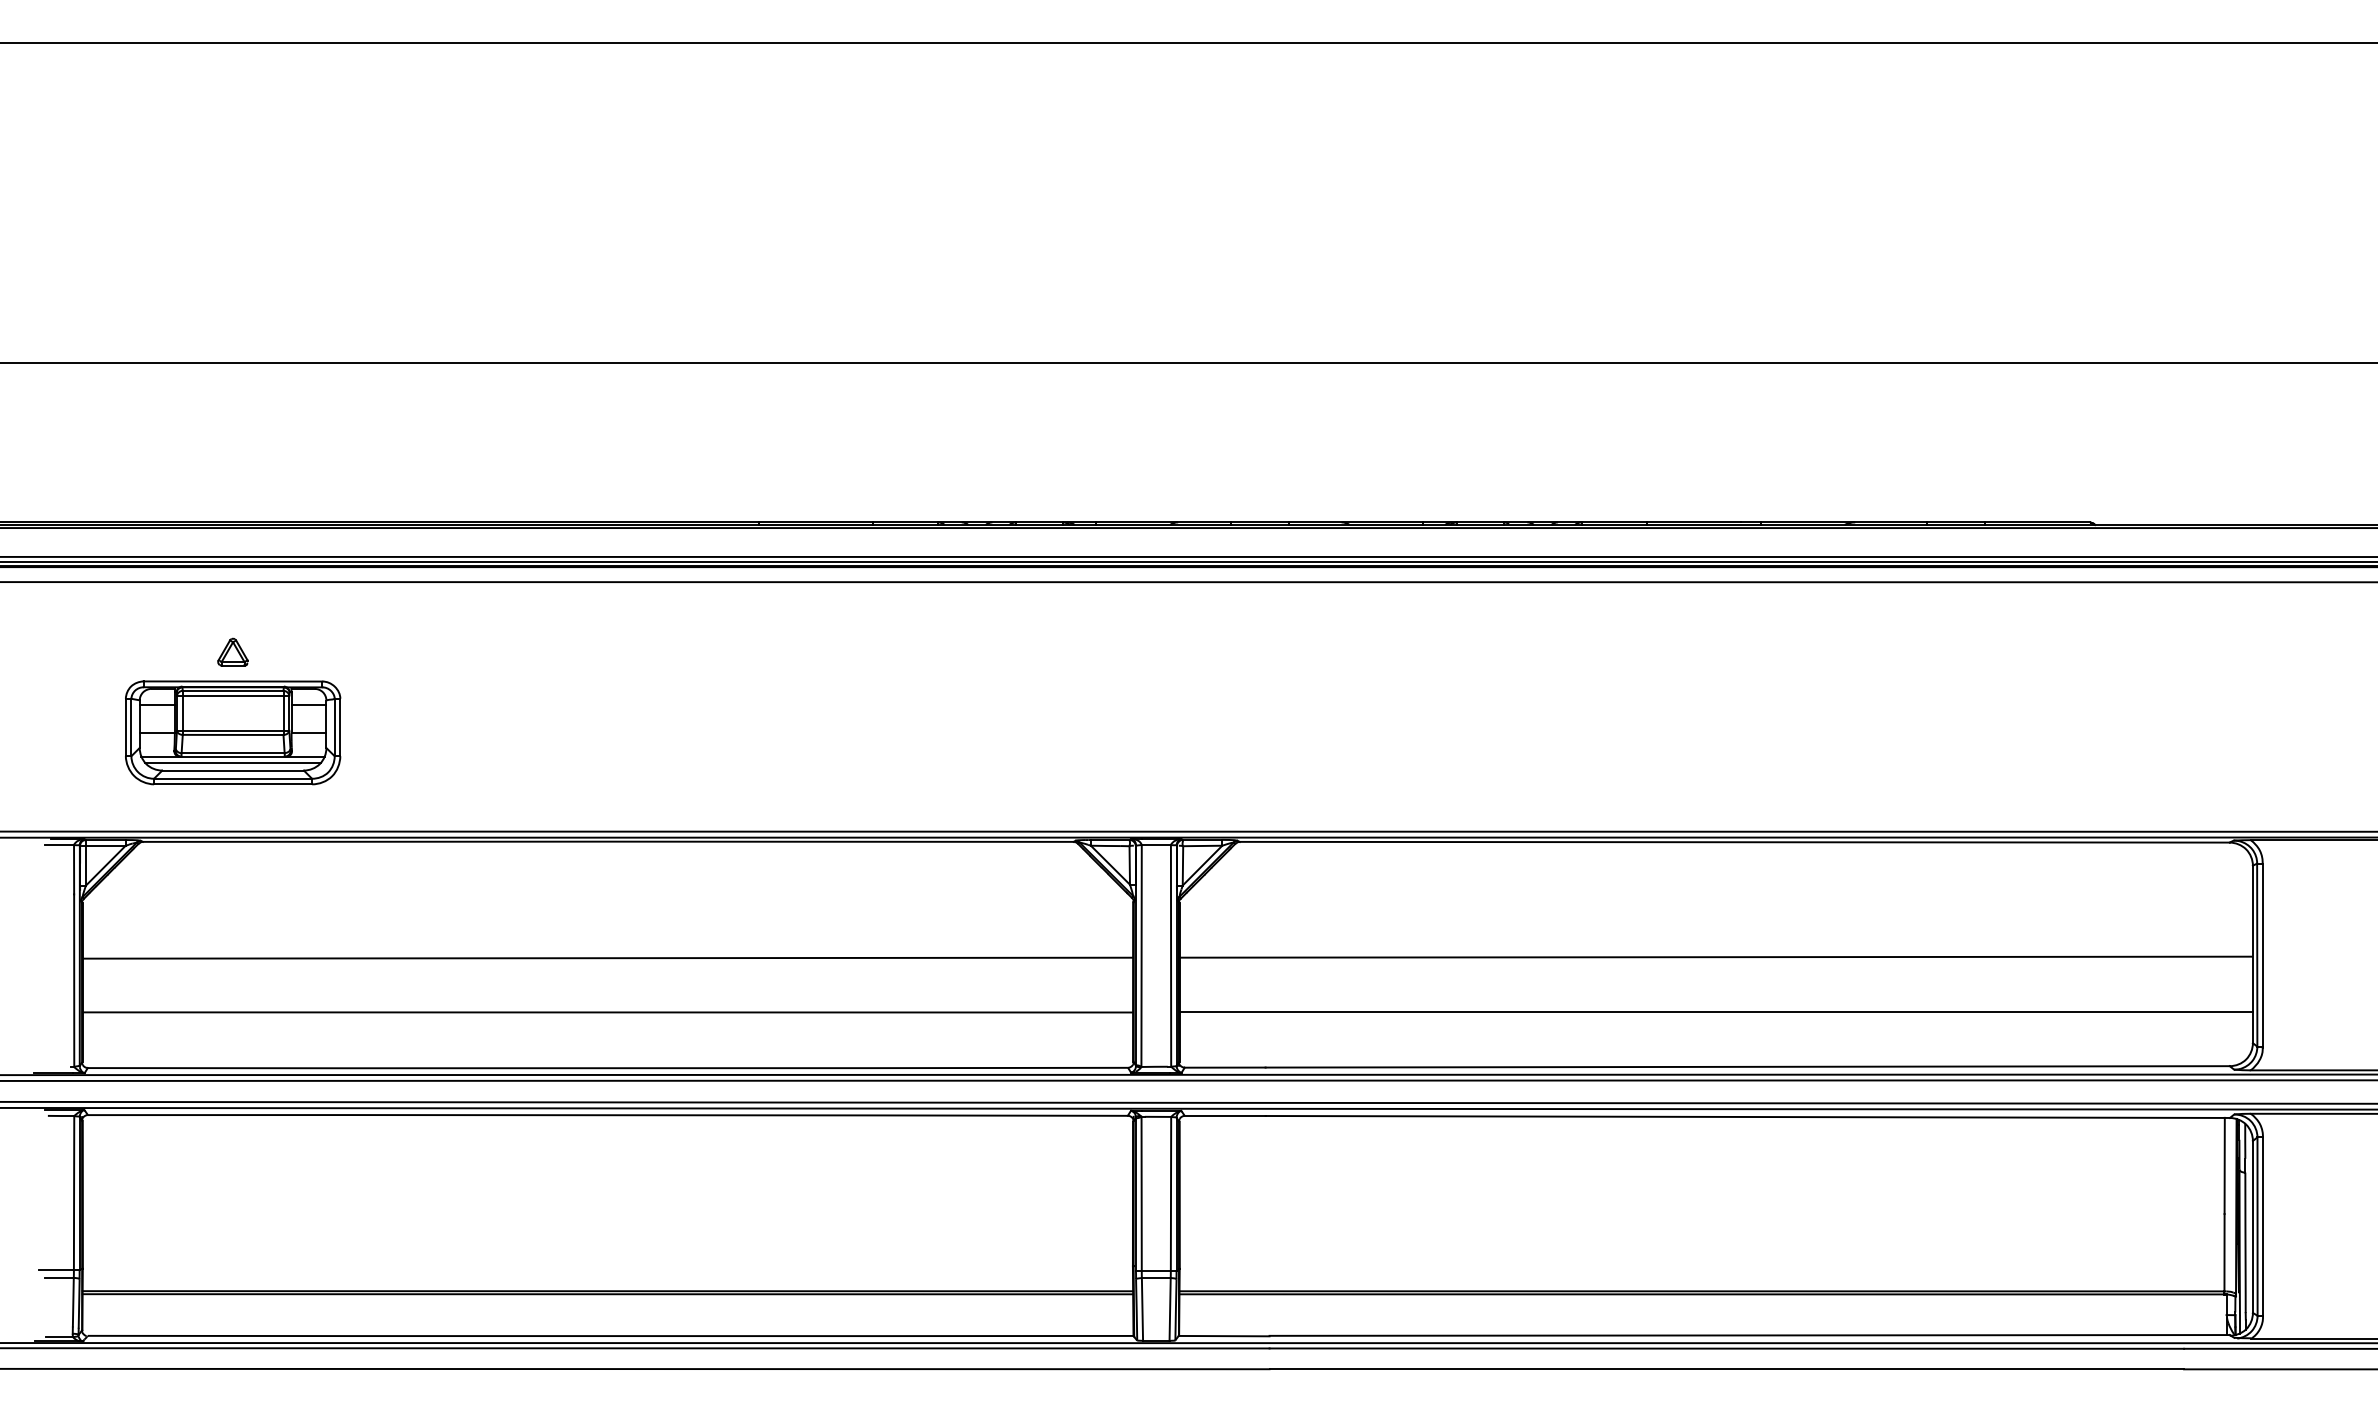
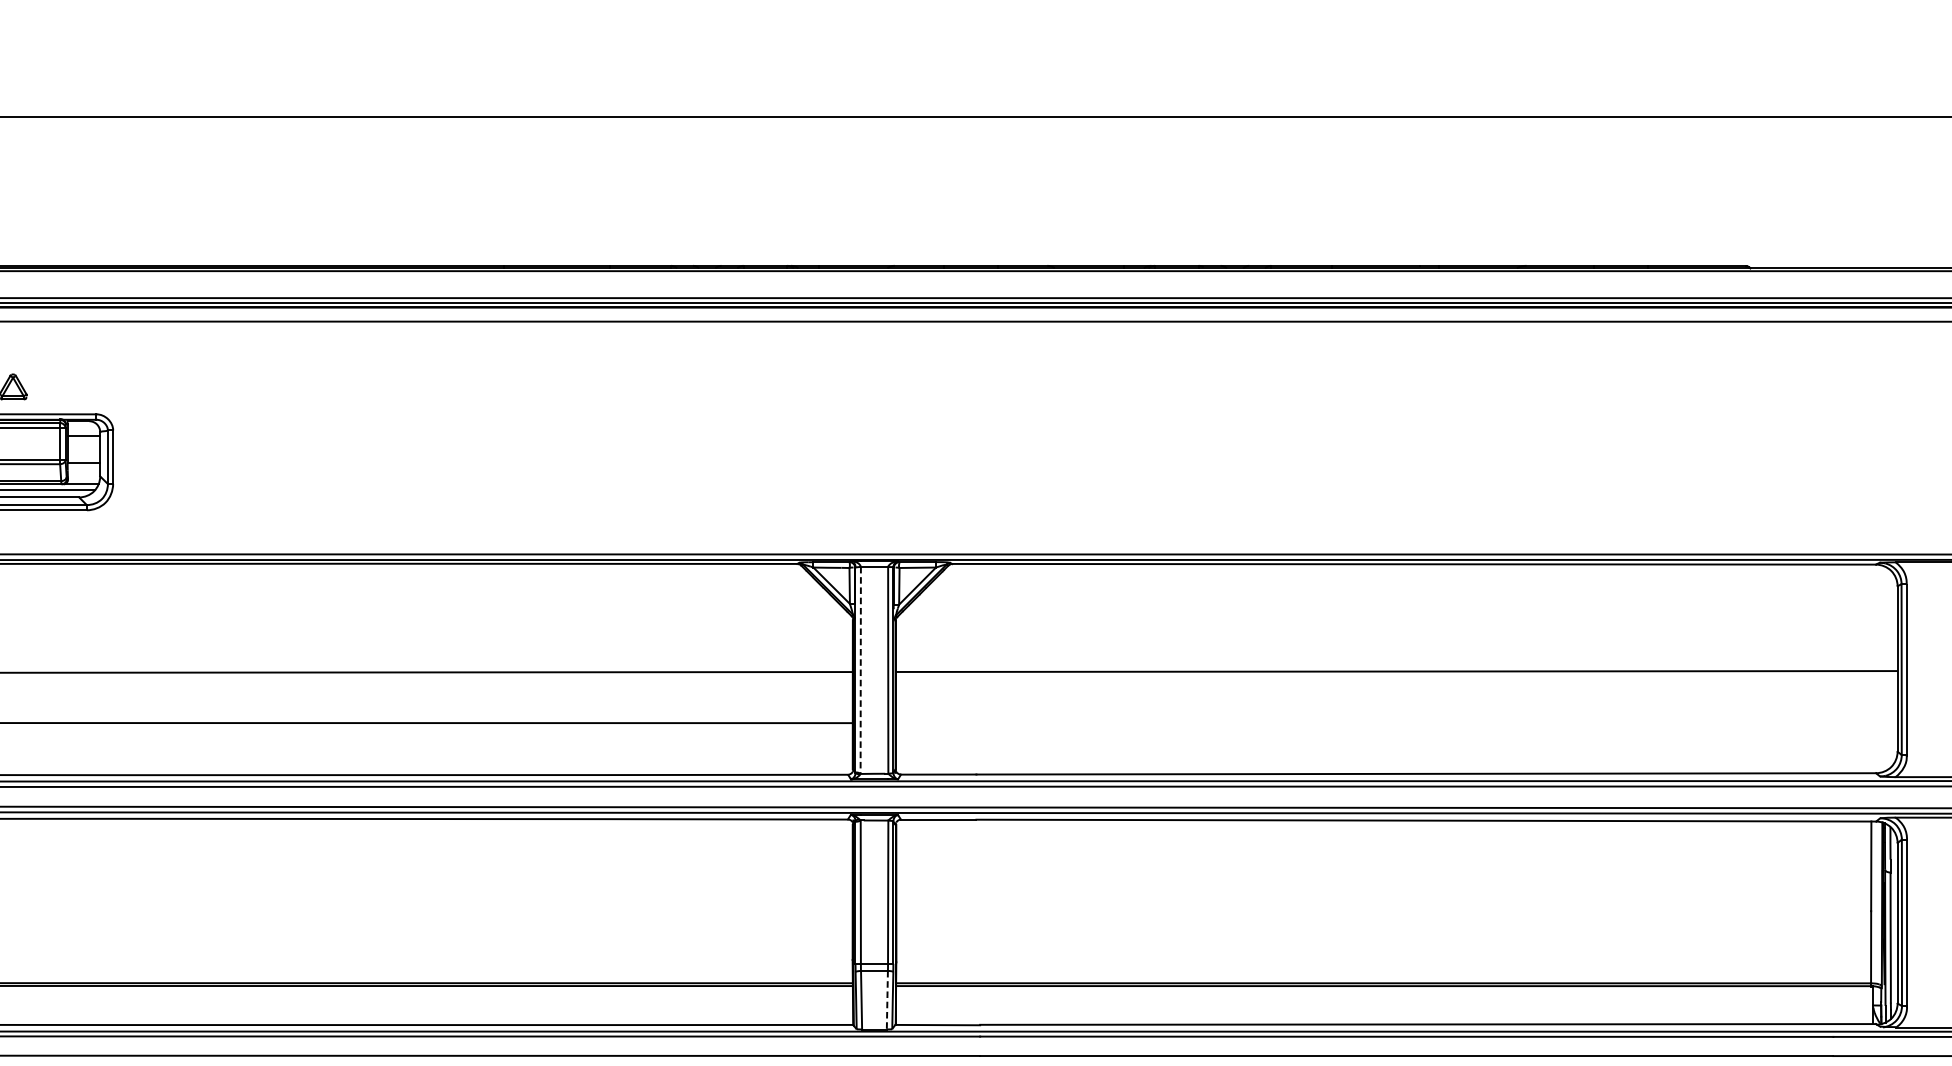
line: (1141, 956) -> (860, 670), solid -> dashed
line: (1715, 1012) -> (1396, 723), removed
line: (1170, 1309) -> (887, 1000), solid -> dashed

